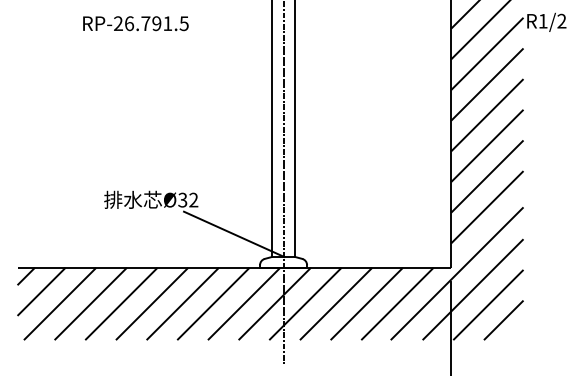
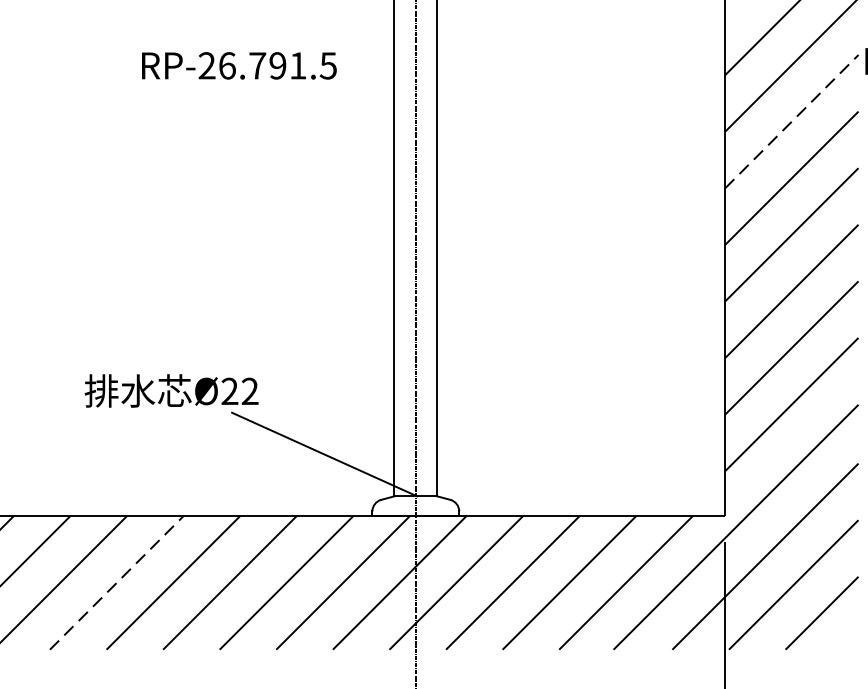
text: (135, 23) -> (238, 65), moved
line: (487, 53) -> (792, 120), solid -> dashed
text: (182, 200) -> (229, 392), Ø32 -> Ø22
line: (121, 303) -> (116, 582), solid -> dashed

